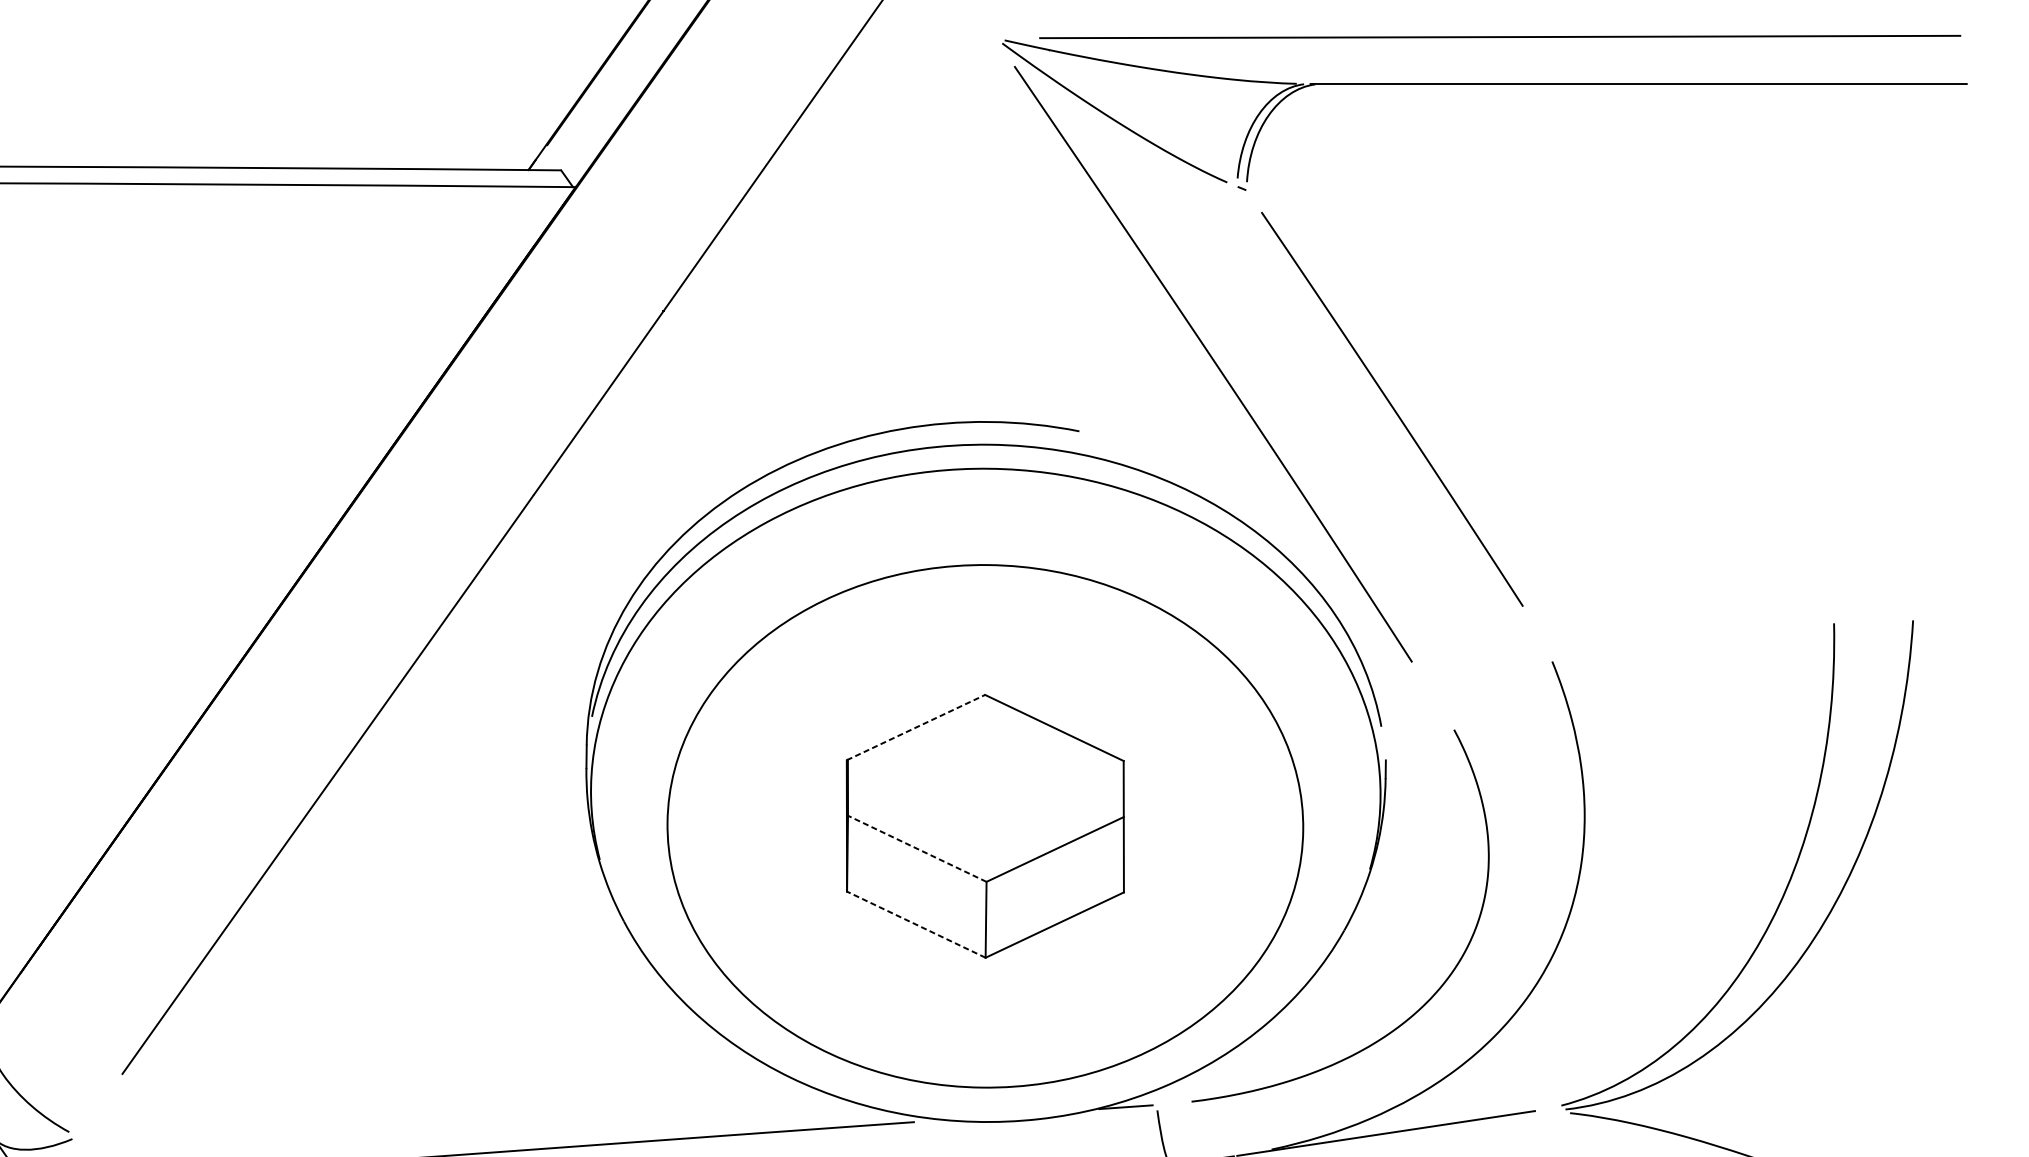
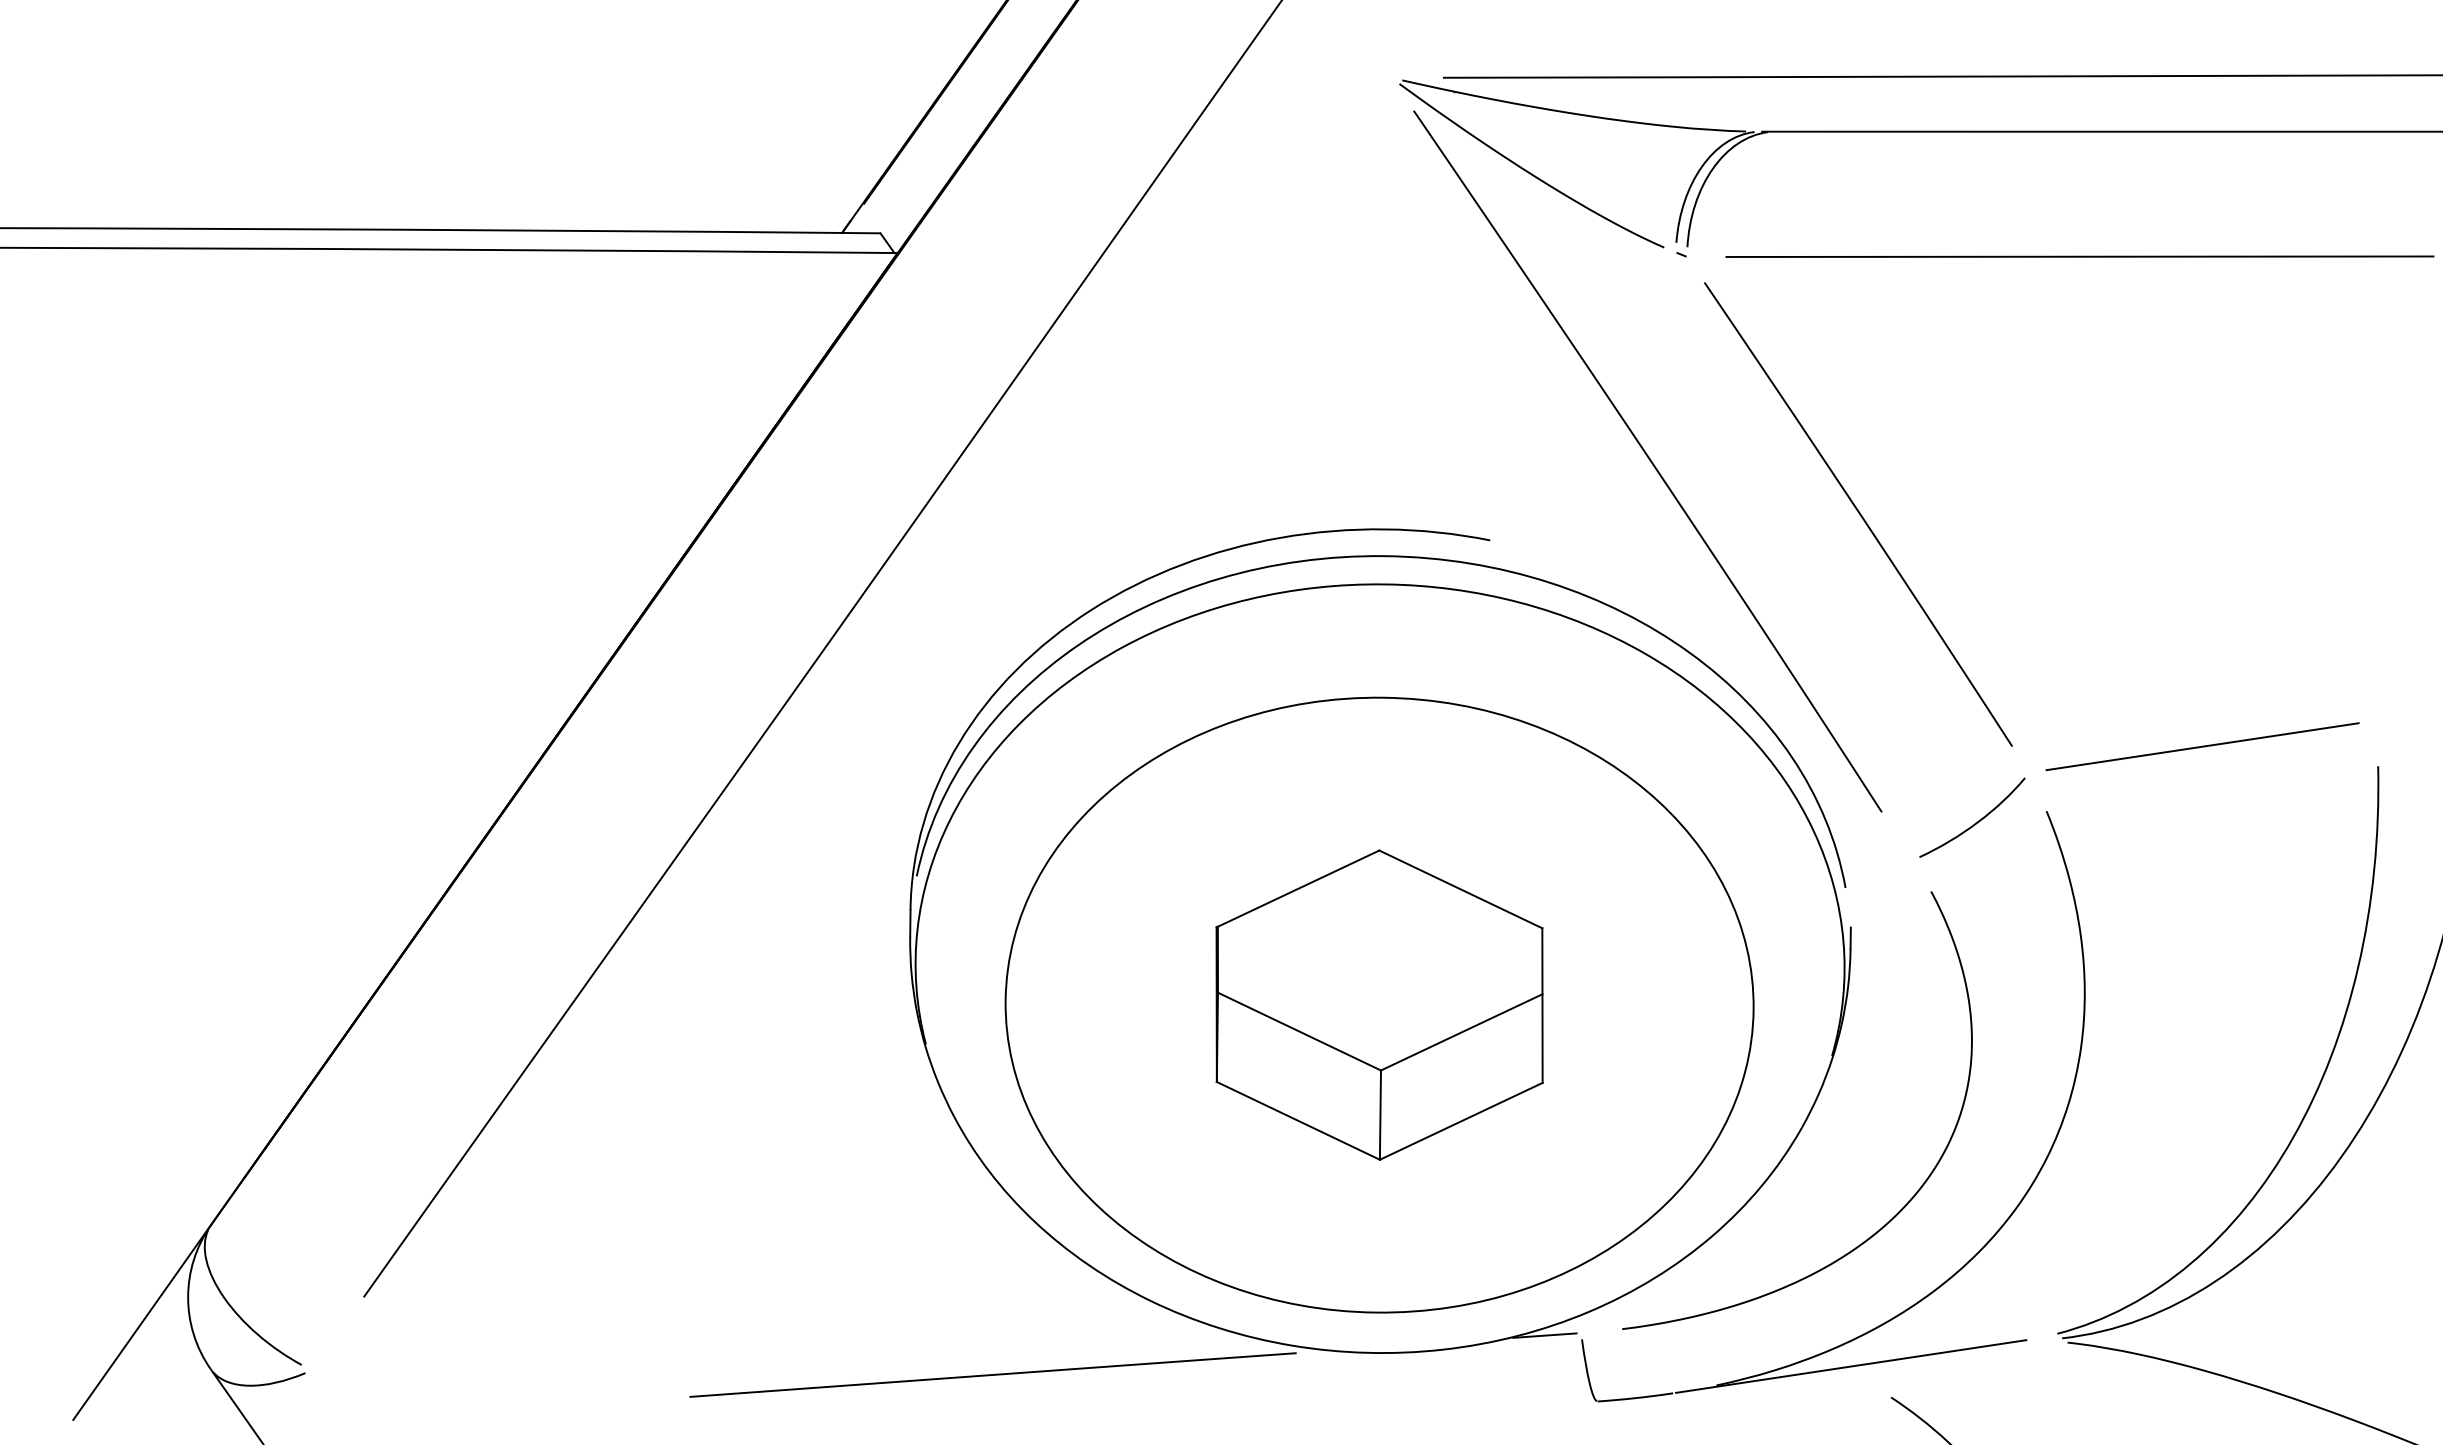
line: (1580, 190) -> (2079, 256), added
line: (1684, 606) -> (2202, 746), added
curve: (1491, 671) -> (1975, 822), added
line: (915, 727) -> (1297, 888), dashed -> solid
line: (917, 848) -> (1299, 1031), dashed -> solid
line: (915, 924) -> (1297, 1120), dashed -> solid

